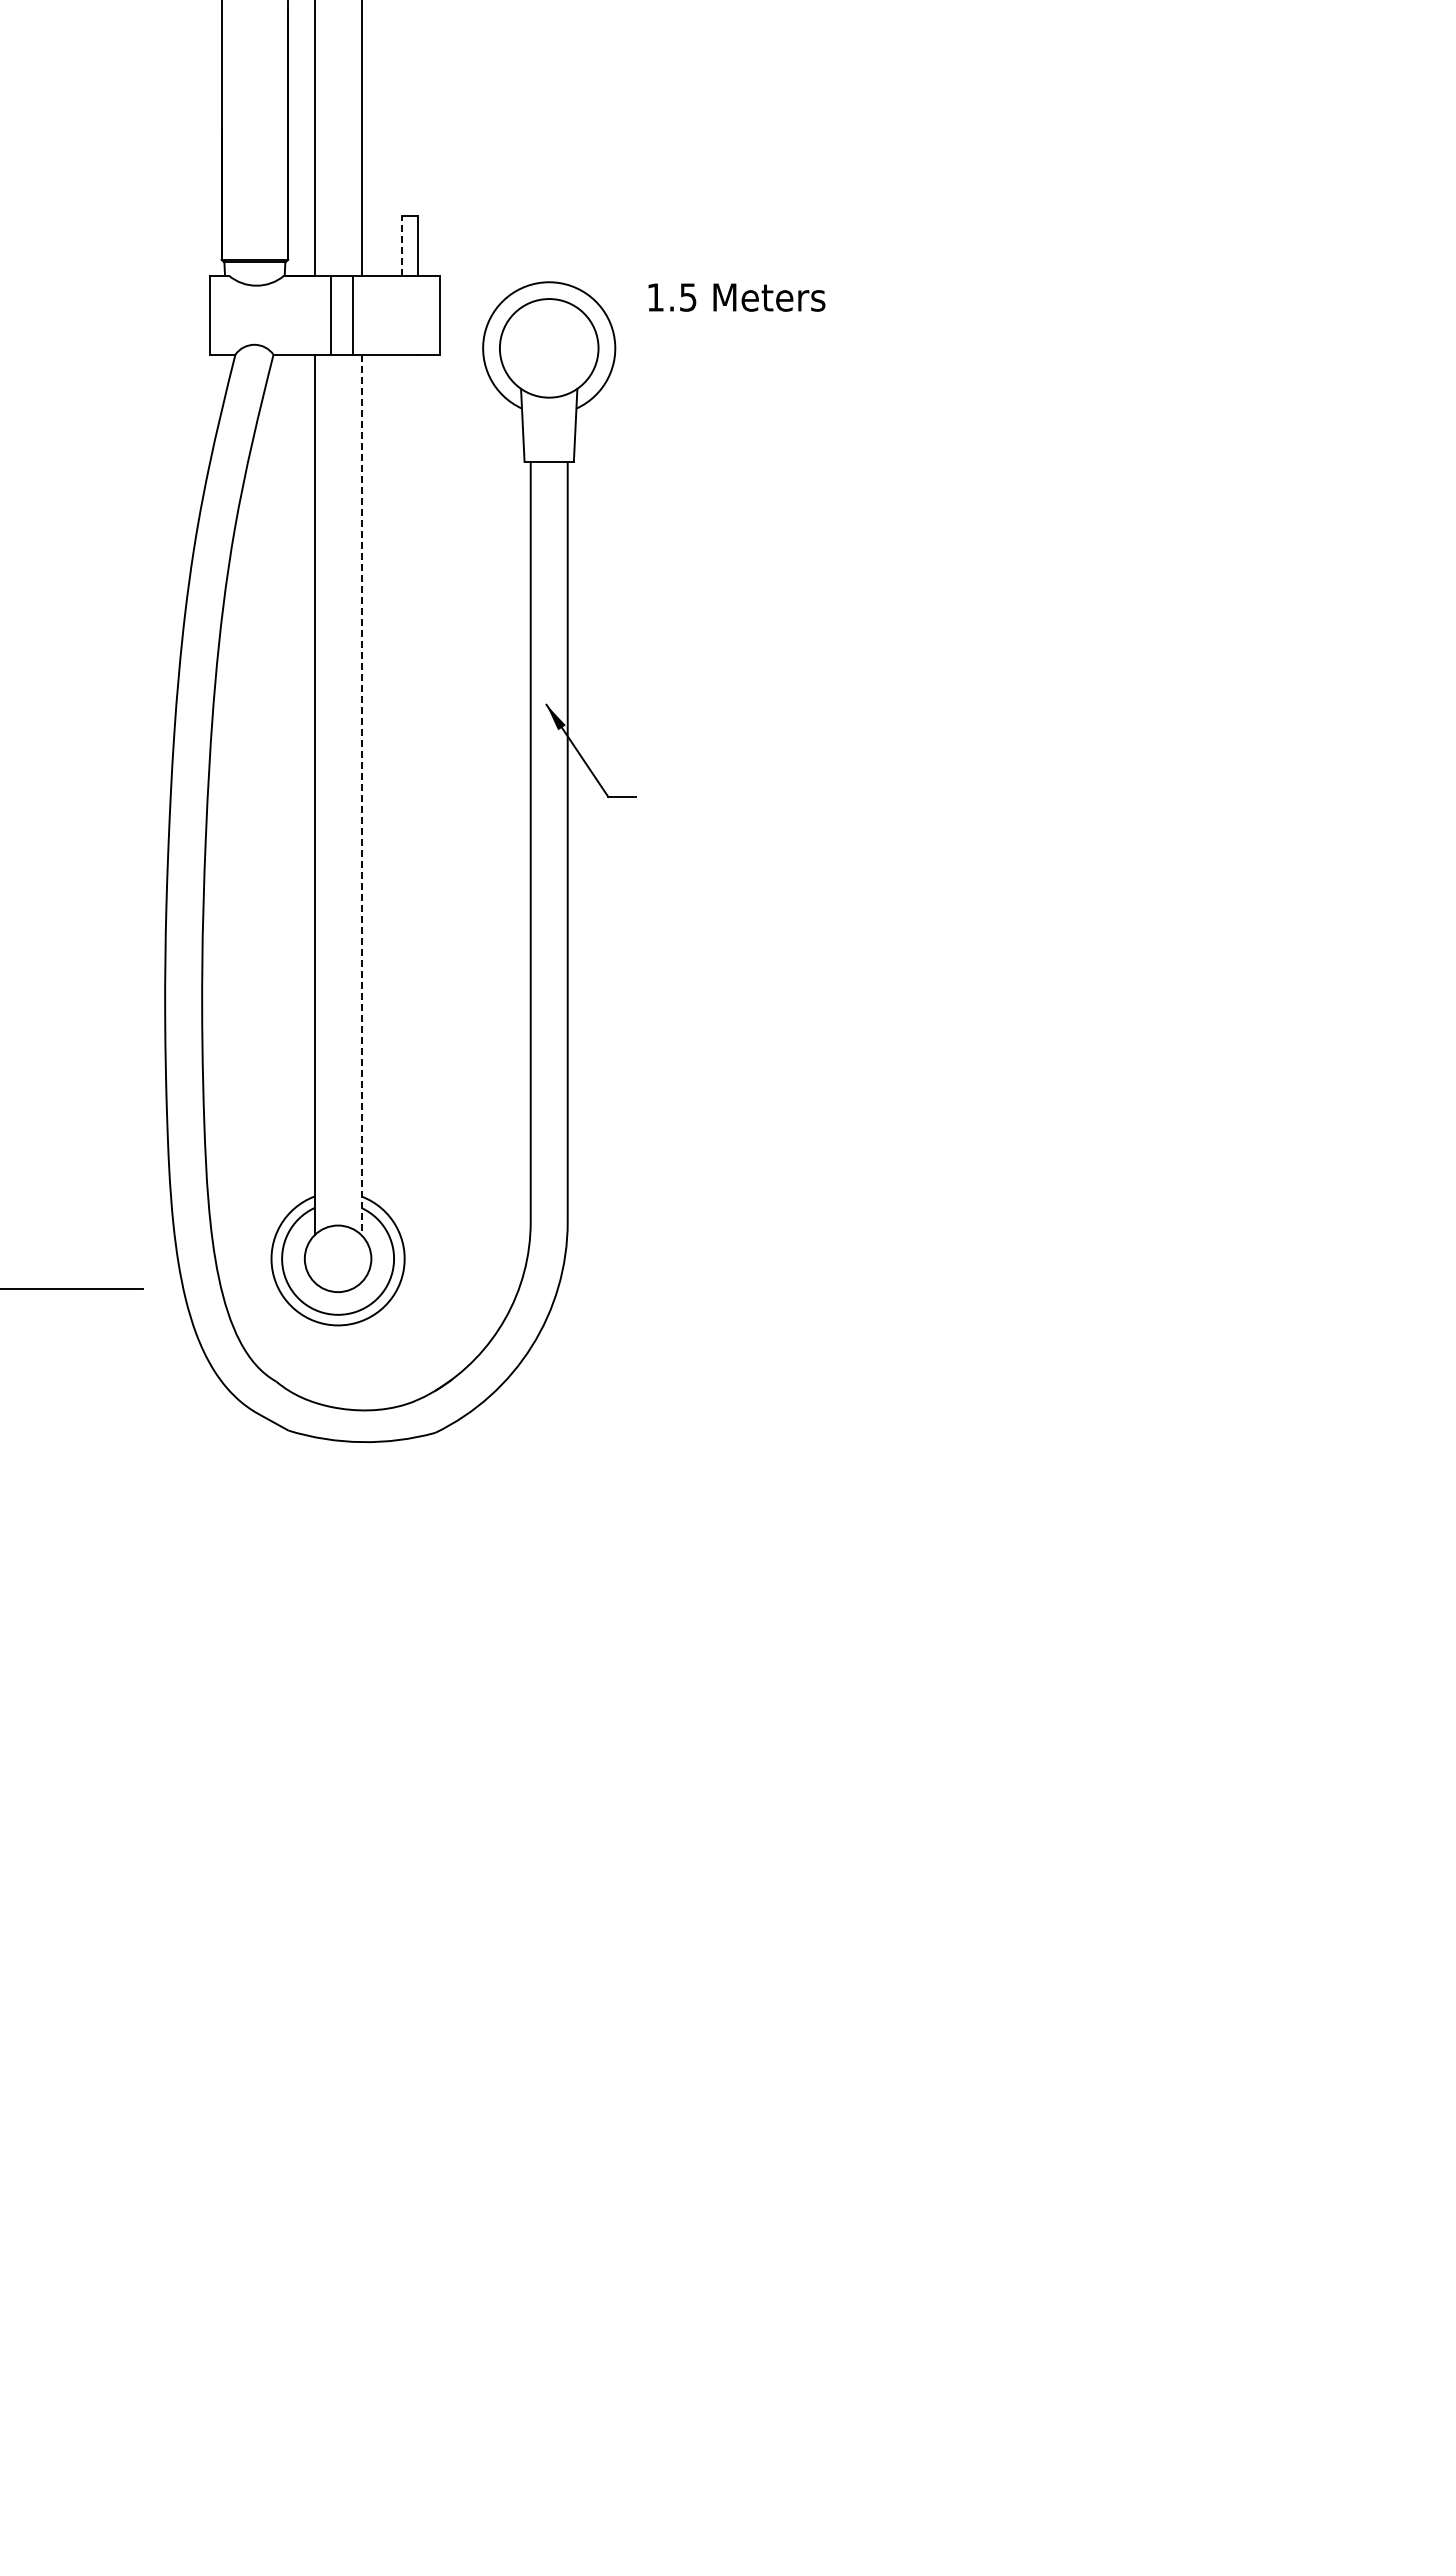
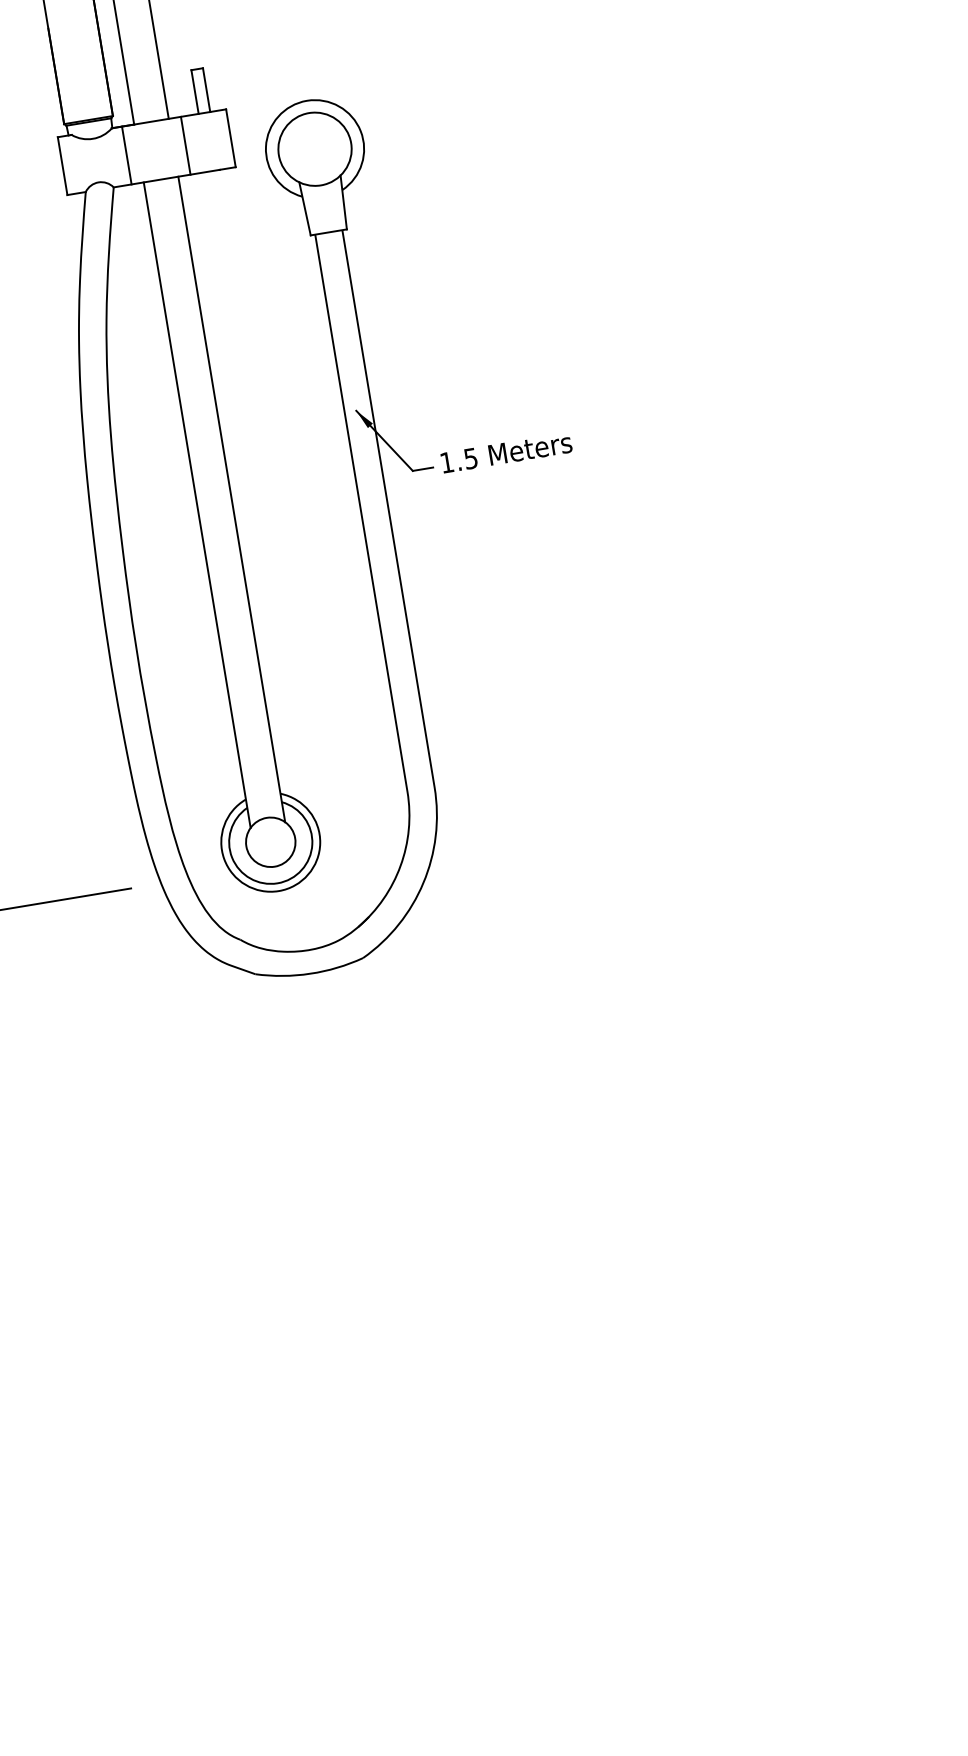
line: (402, 246) -> (195, 92), dashed -> solid
text: (736, 297) -> (506, 452), moved
line: (331, 314) -> (185, 145), moved
line: (352, 314) -> (126, 154), moved
line: (361, 795) -> (231, 499), dashed -> solid

